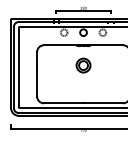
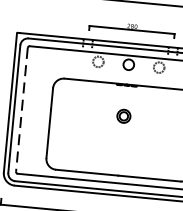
part: (83, 65) -> (123, 116), size x0.6
line: (18, 68) -> (21, 111), solid -> dashed

